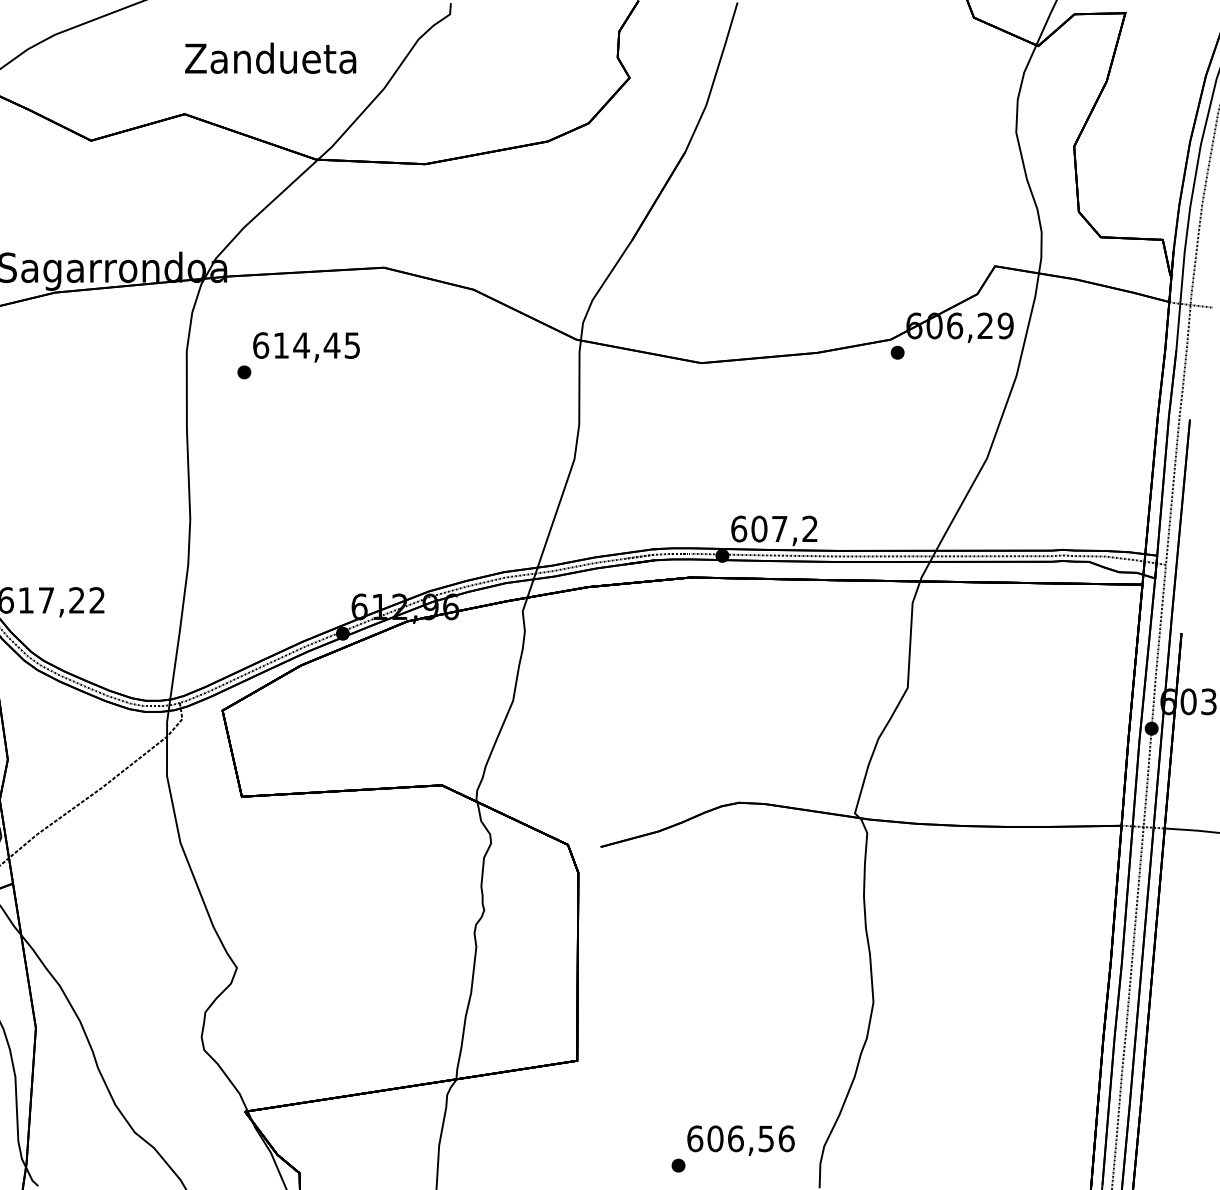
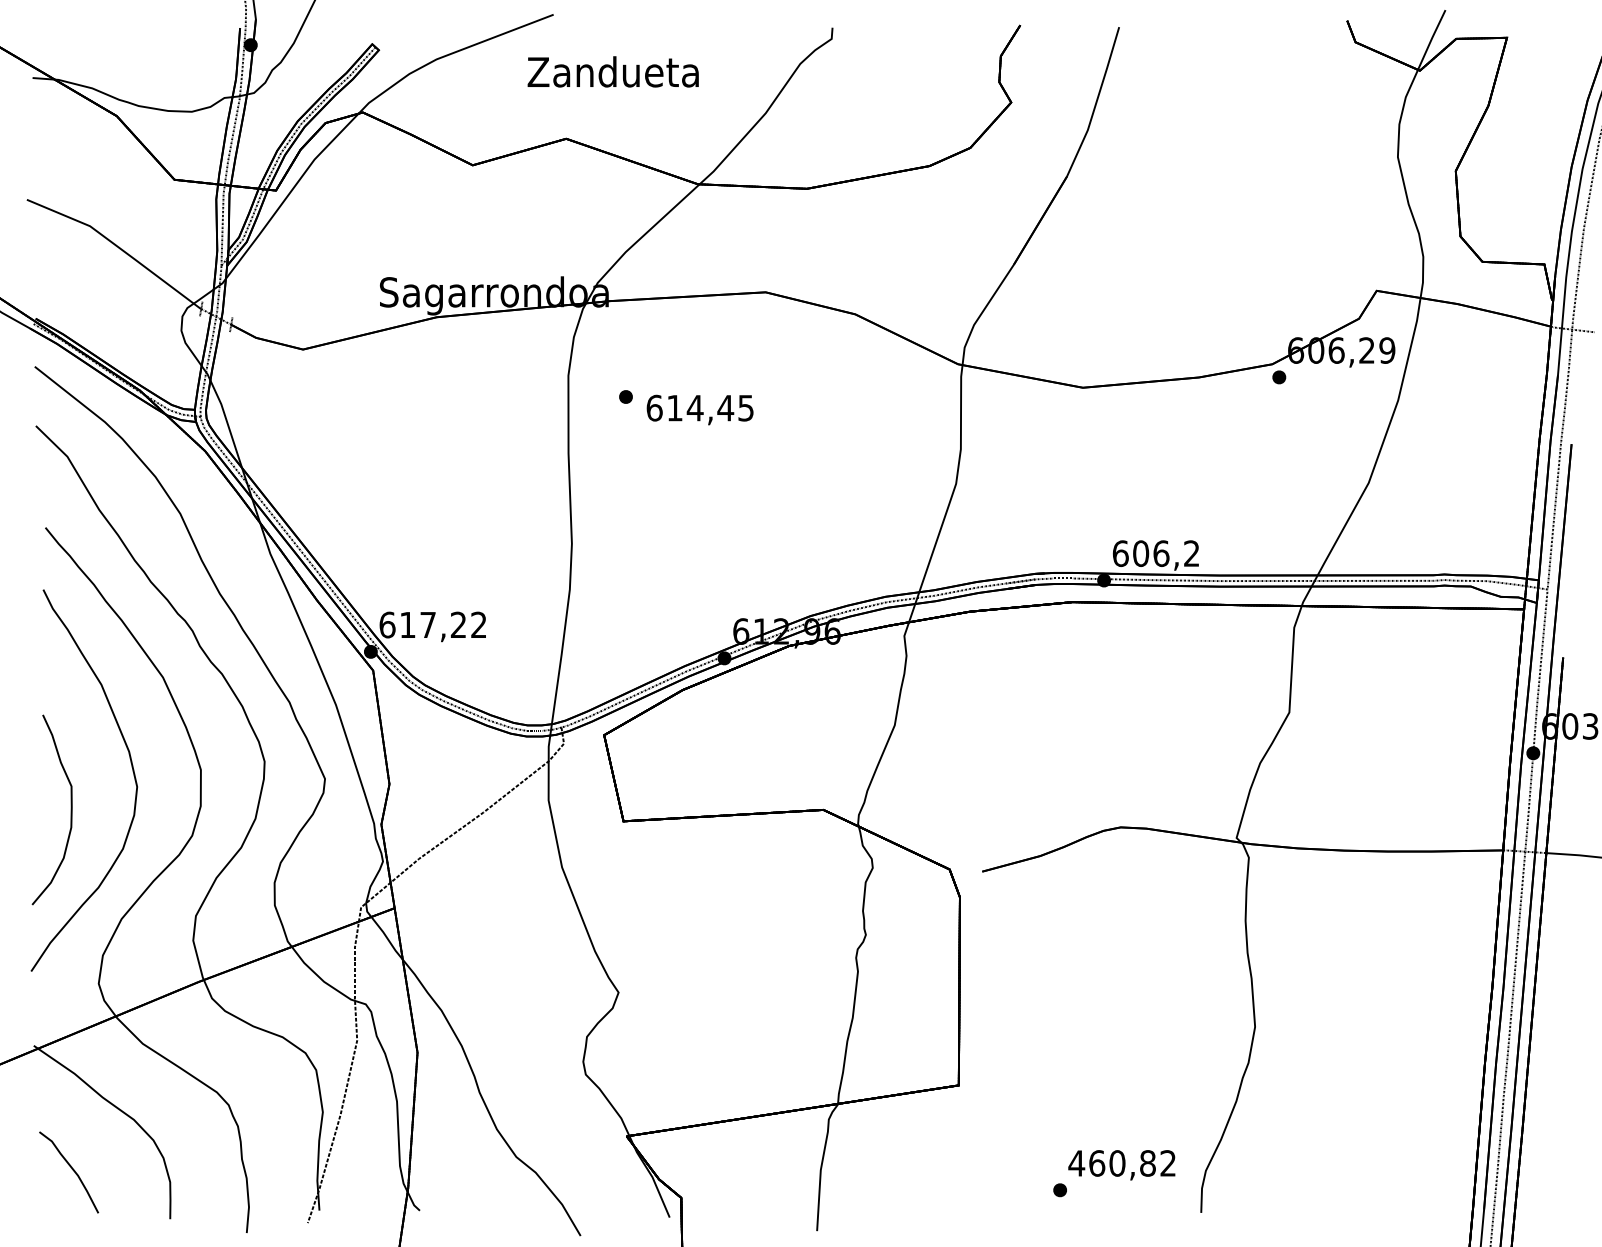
text: (269, 57) -> (612, 71), moved
text: (305, 346) -> (699, 409), moved
text: (779, 528) -> (1161, 553), 607,2 -> 606,2
text: (740, 1138) -> (1122, 1163), 606,56 -> 460,82

